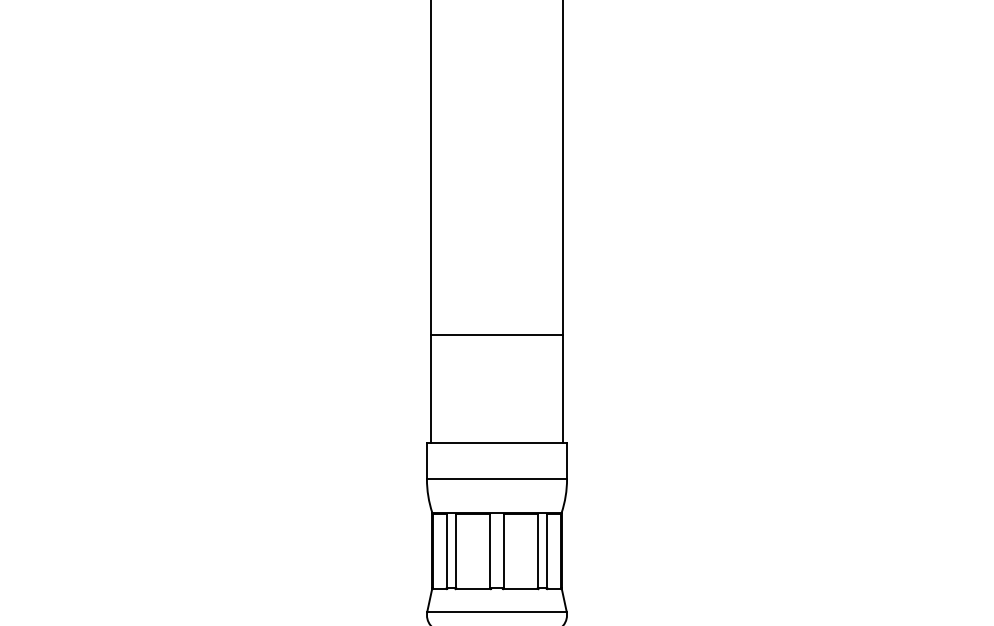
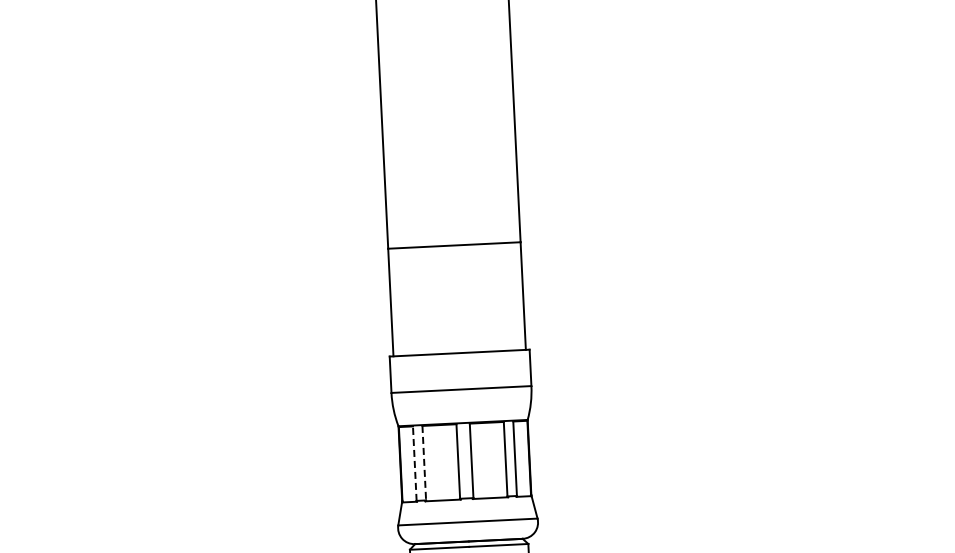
line: (446, 550) -> (414, 463), solid -> dashed
line: (456, 551) -> (424, 463), solid -> dashed

